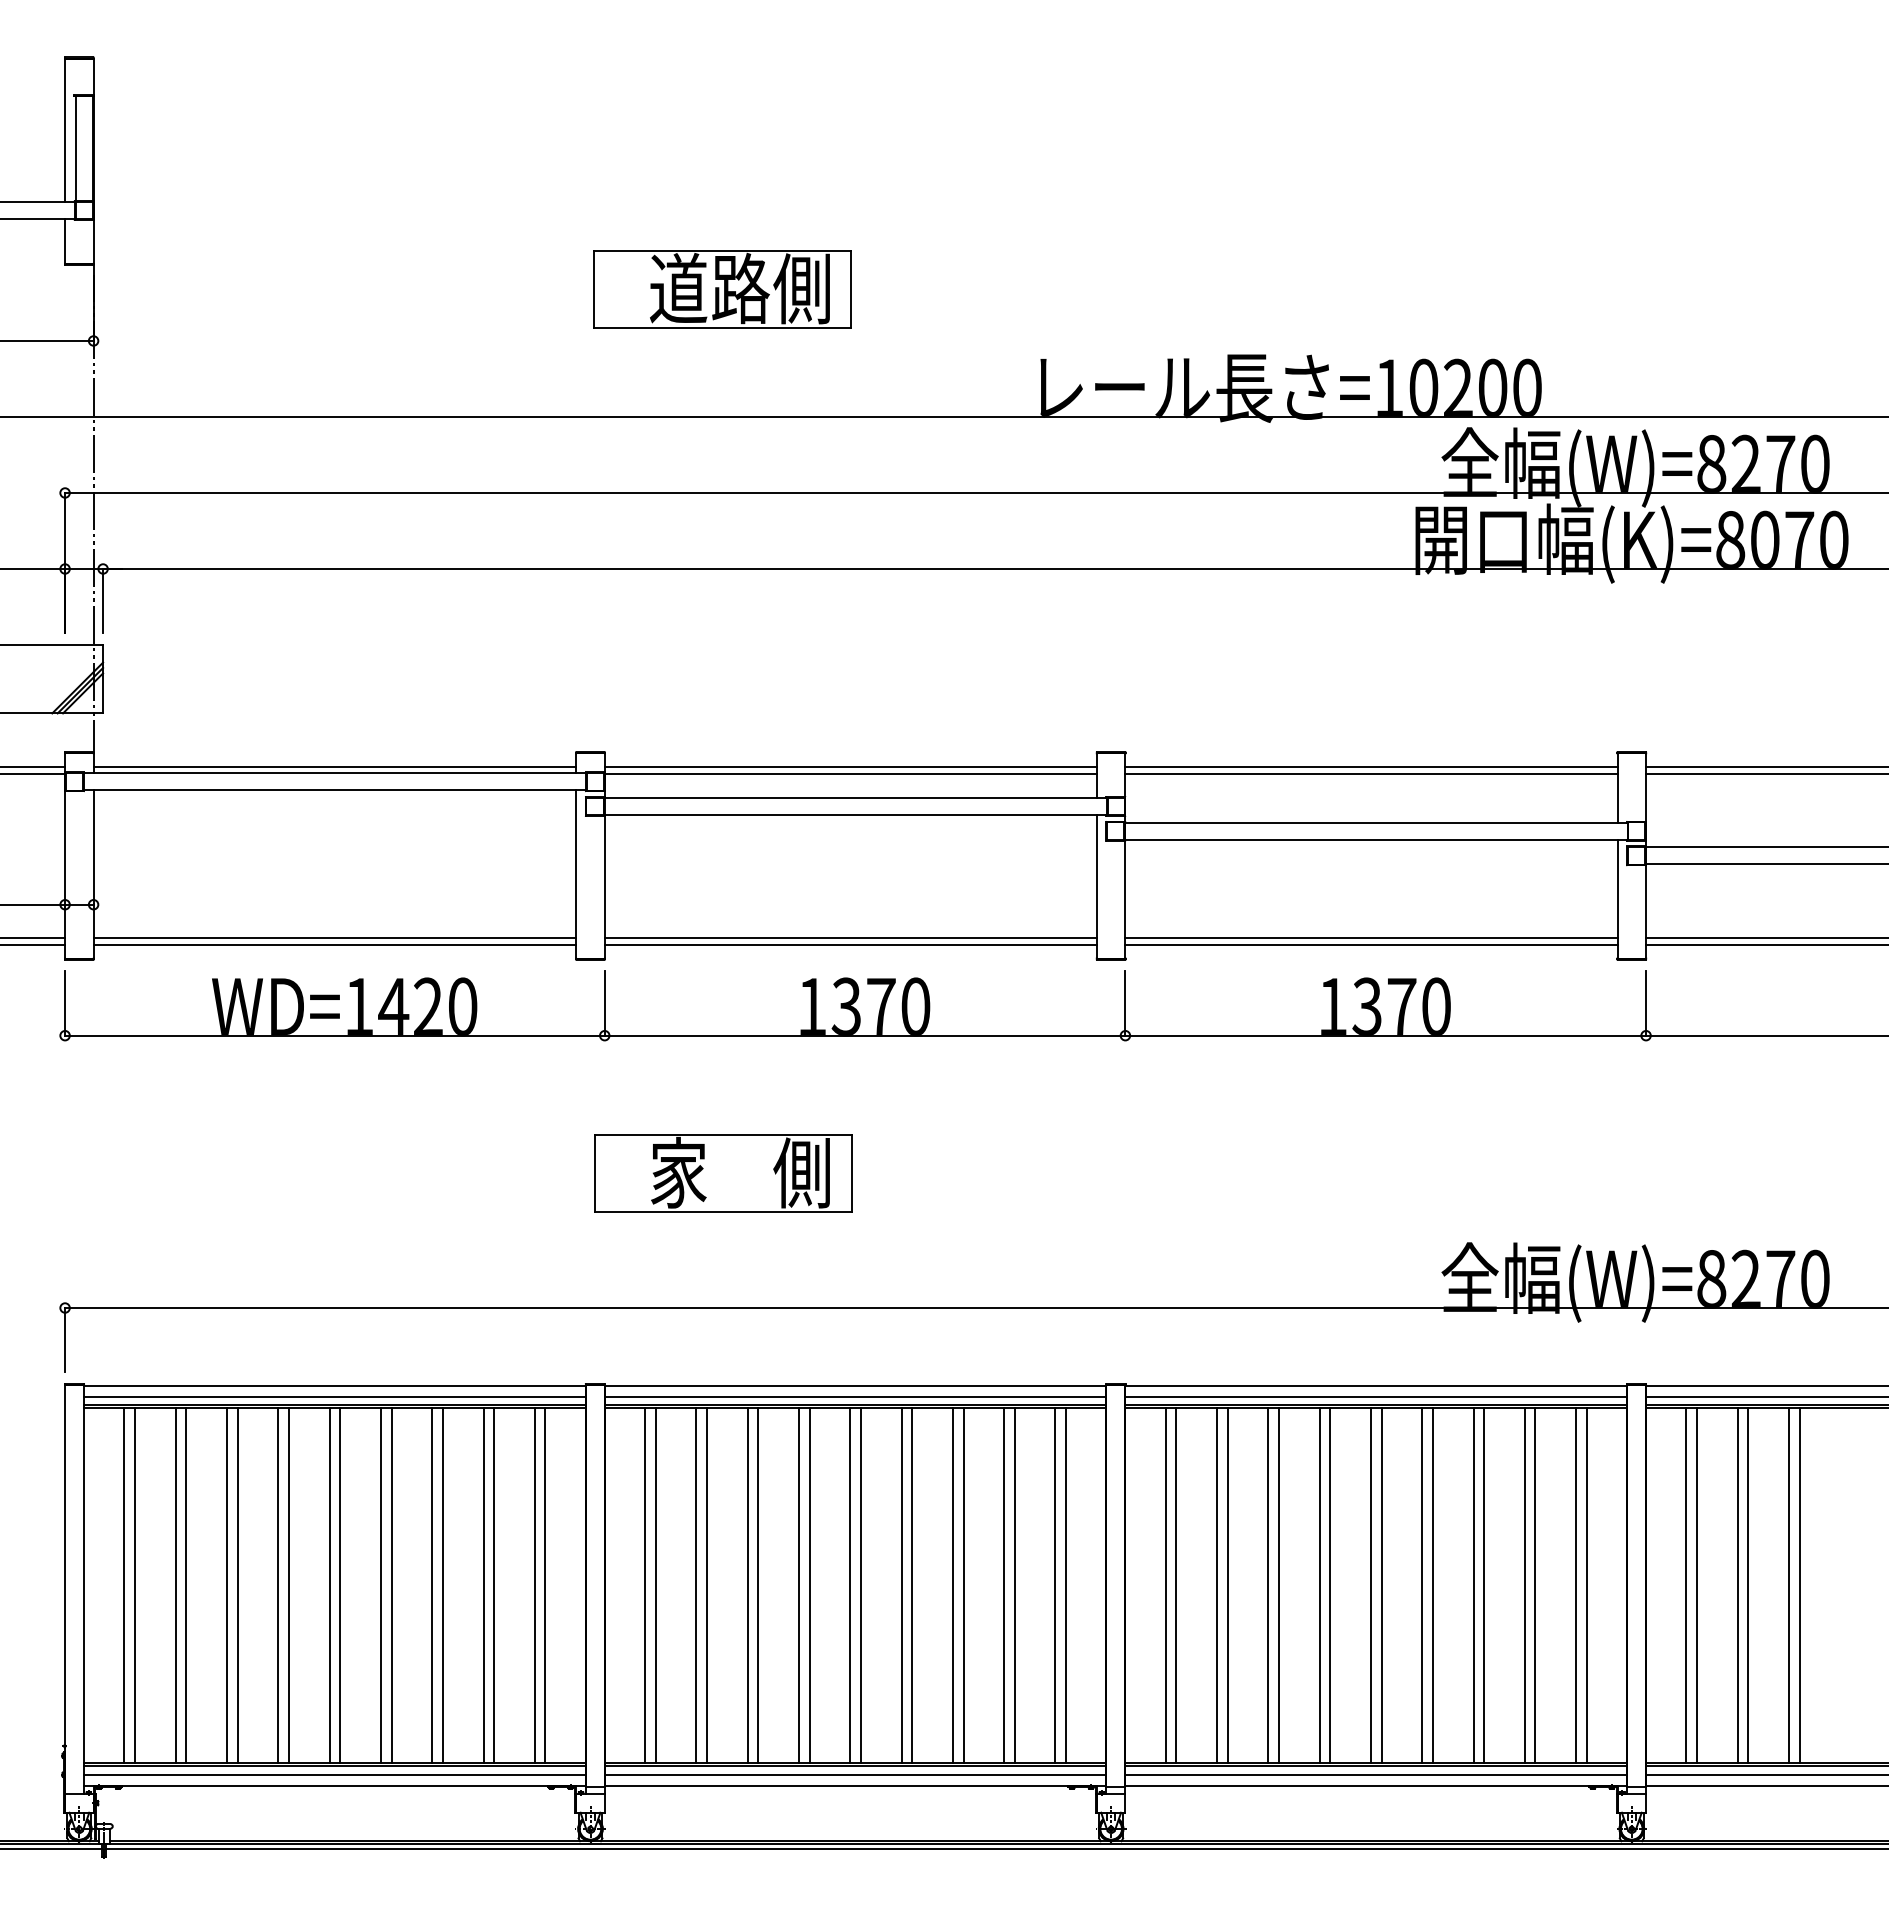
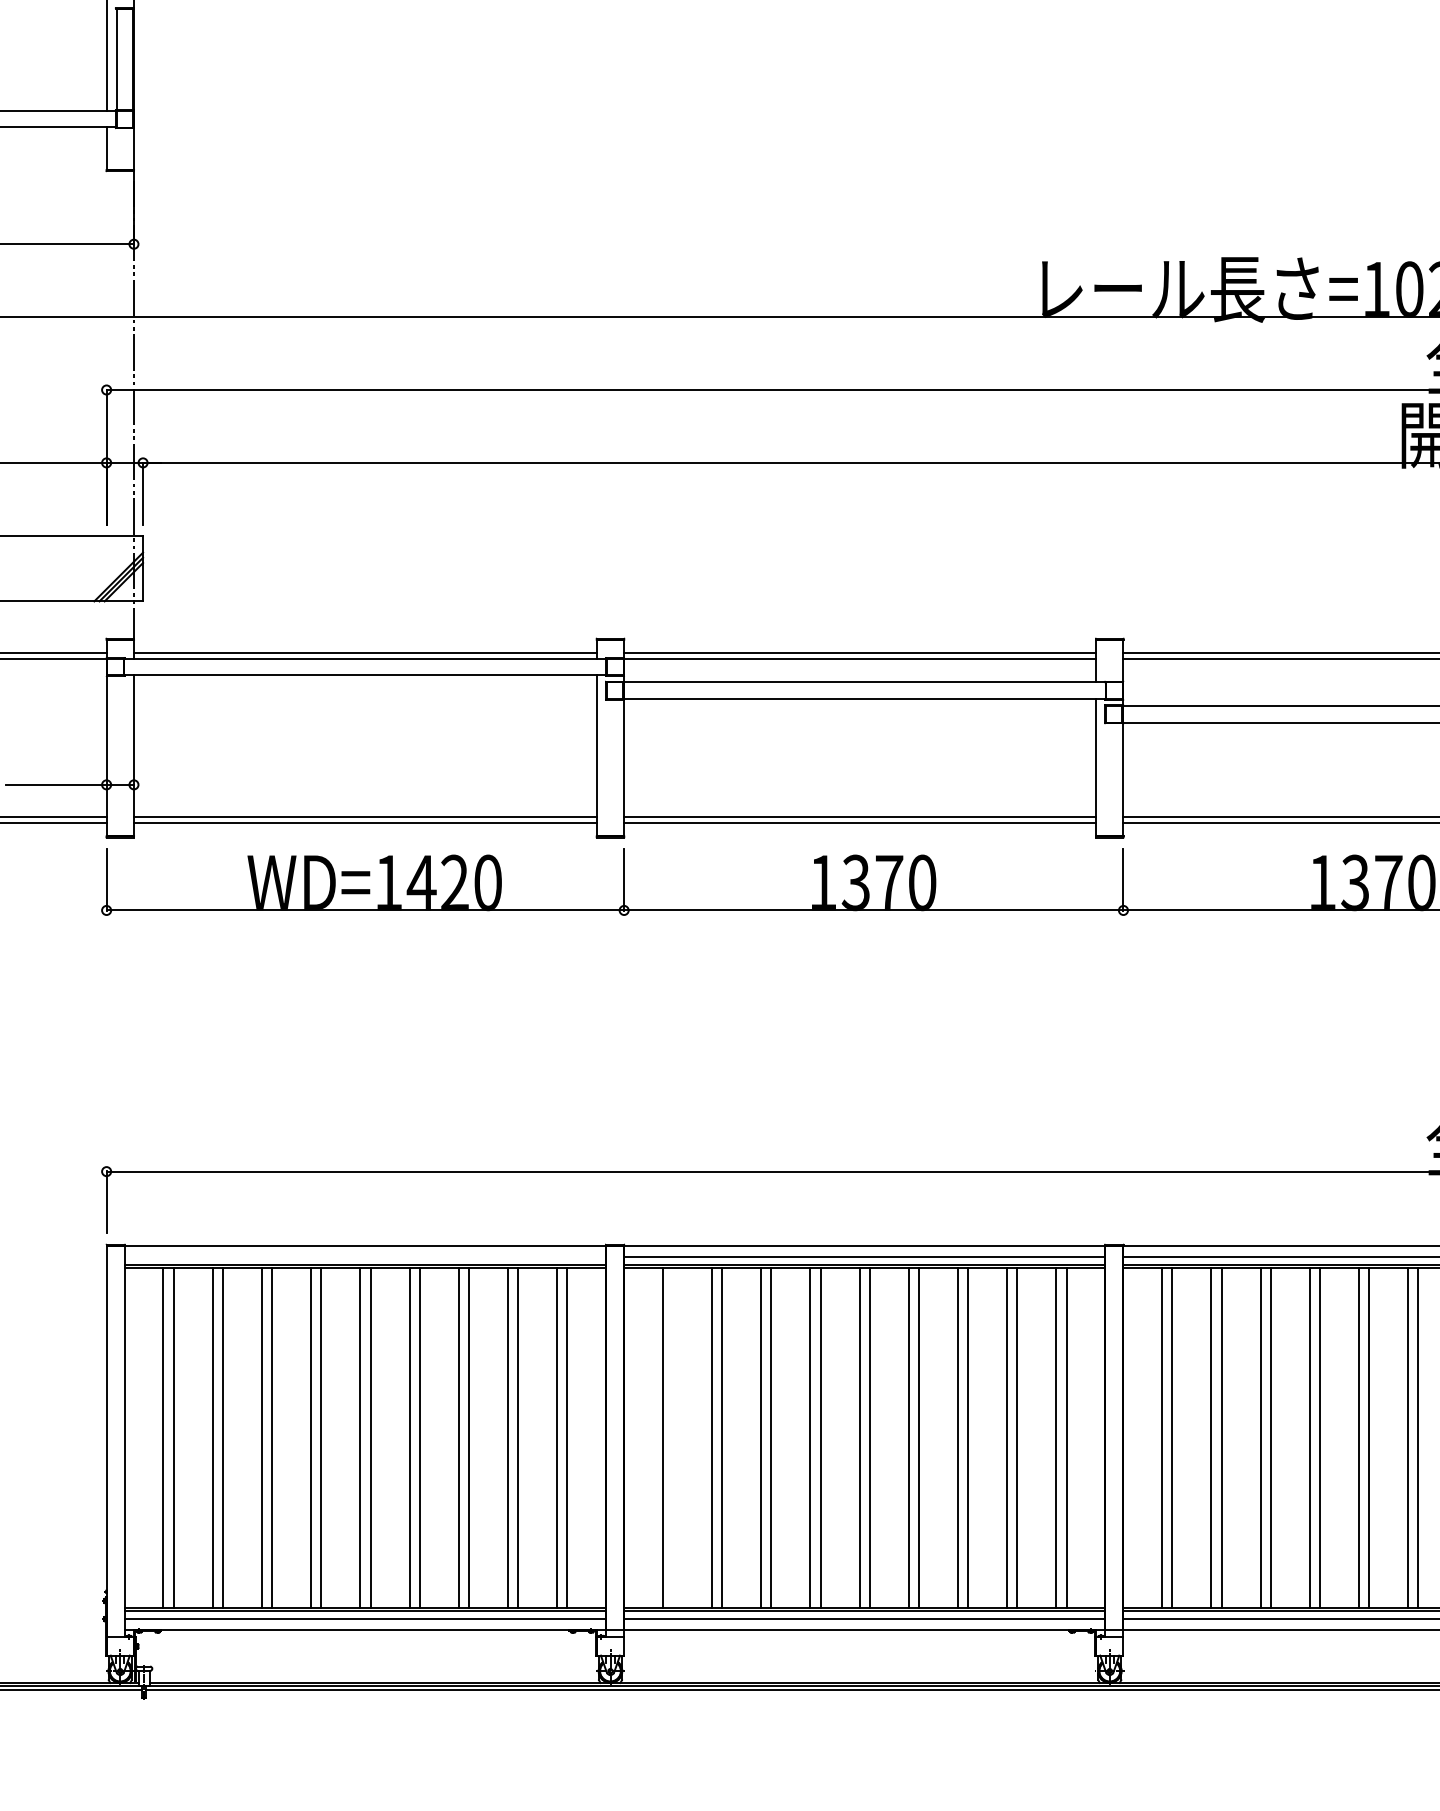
part: (722, 289) -> (737, 194), removed
part: (723, 1173) -> (738, 1042), removed
line: (334, 1396) -> (364, 1256), removed
line: (655, 1585) -> (672, 1437), removed

